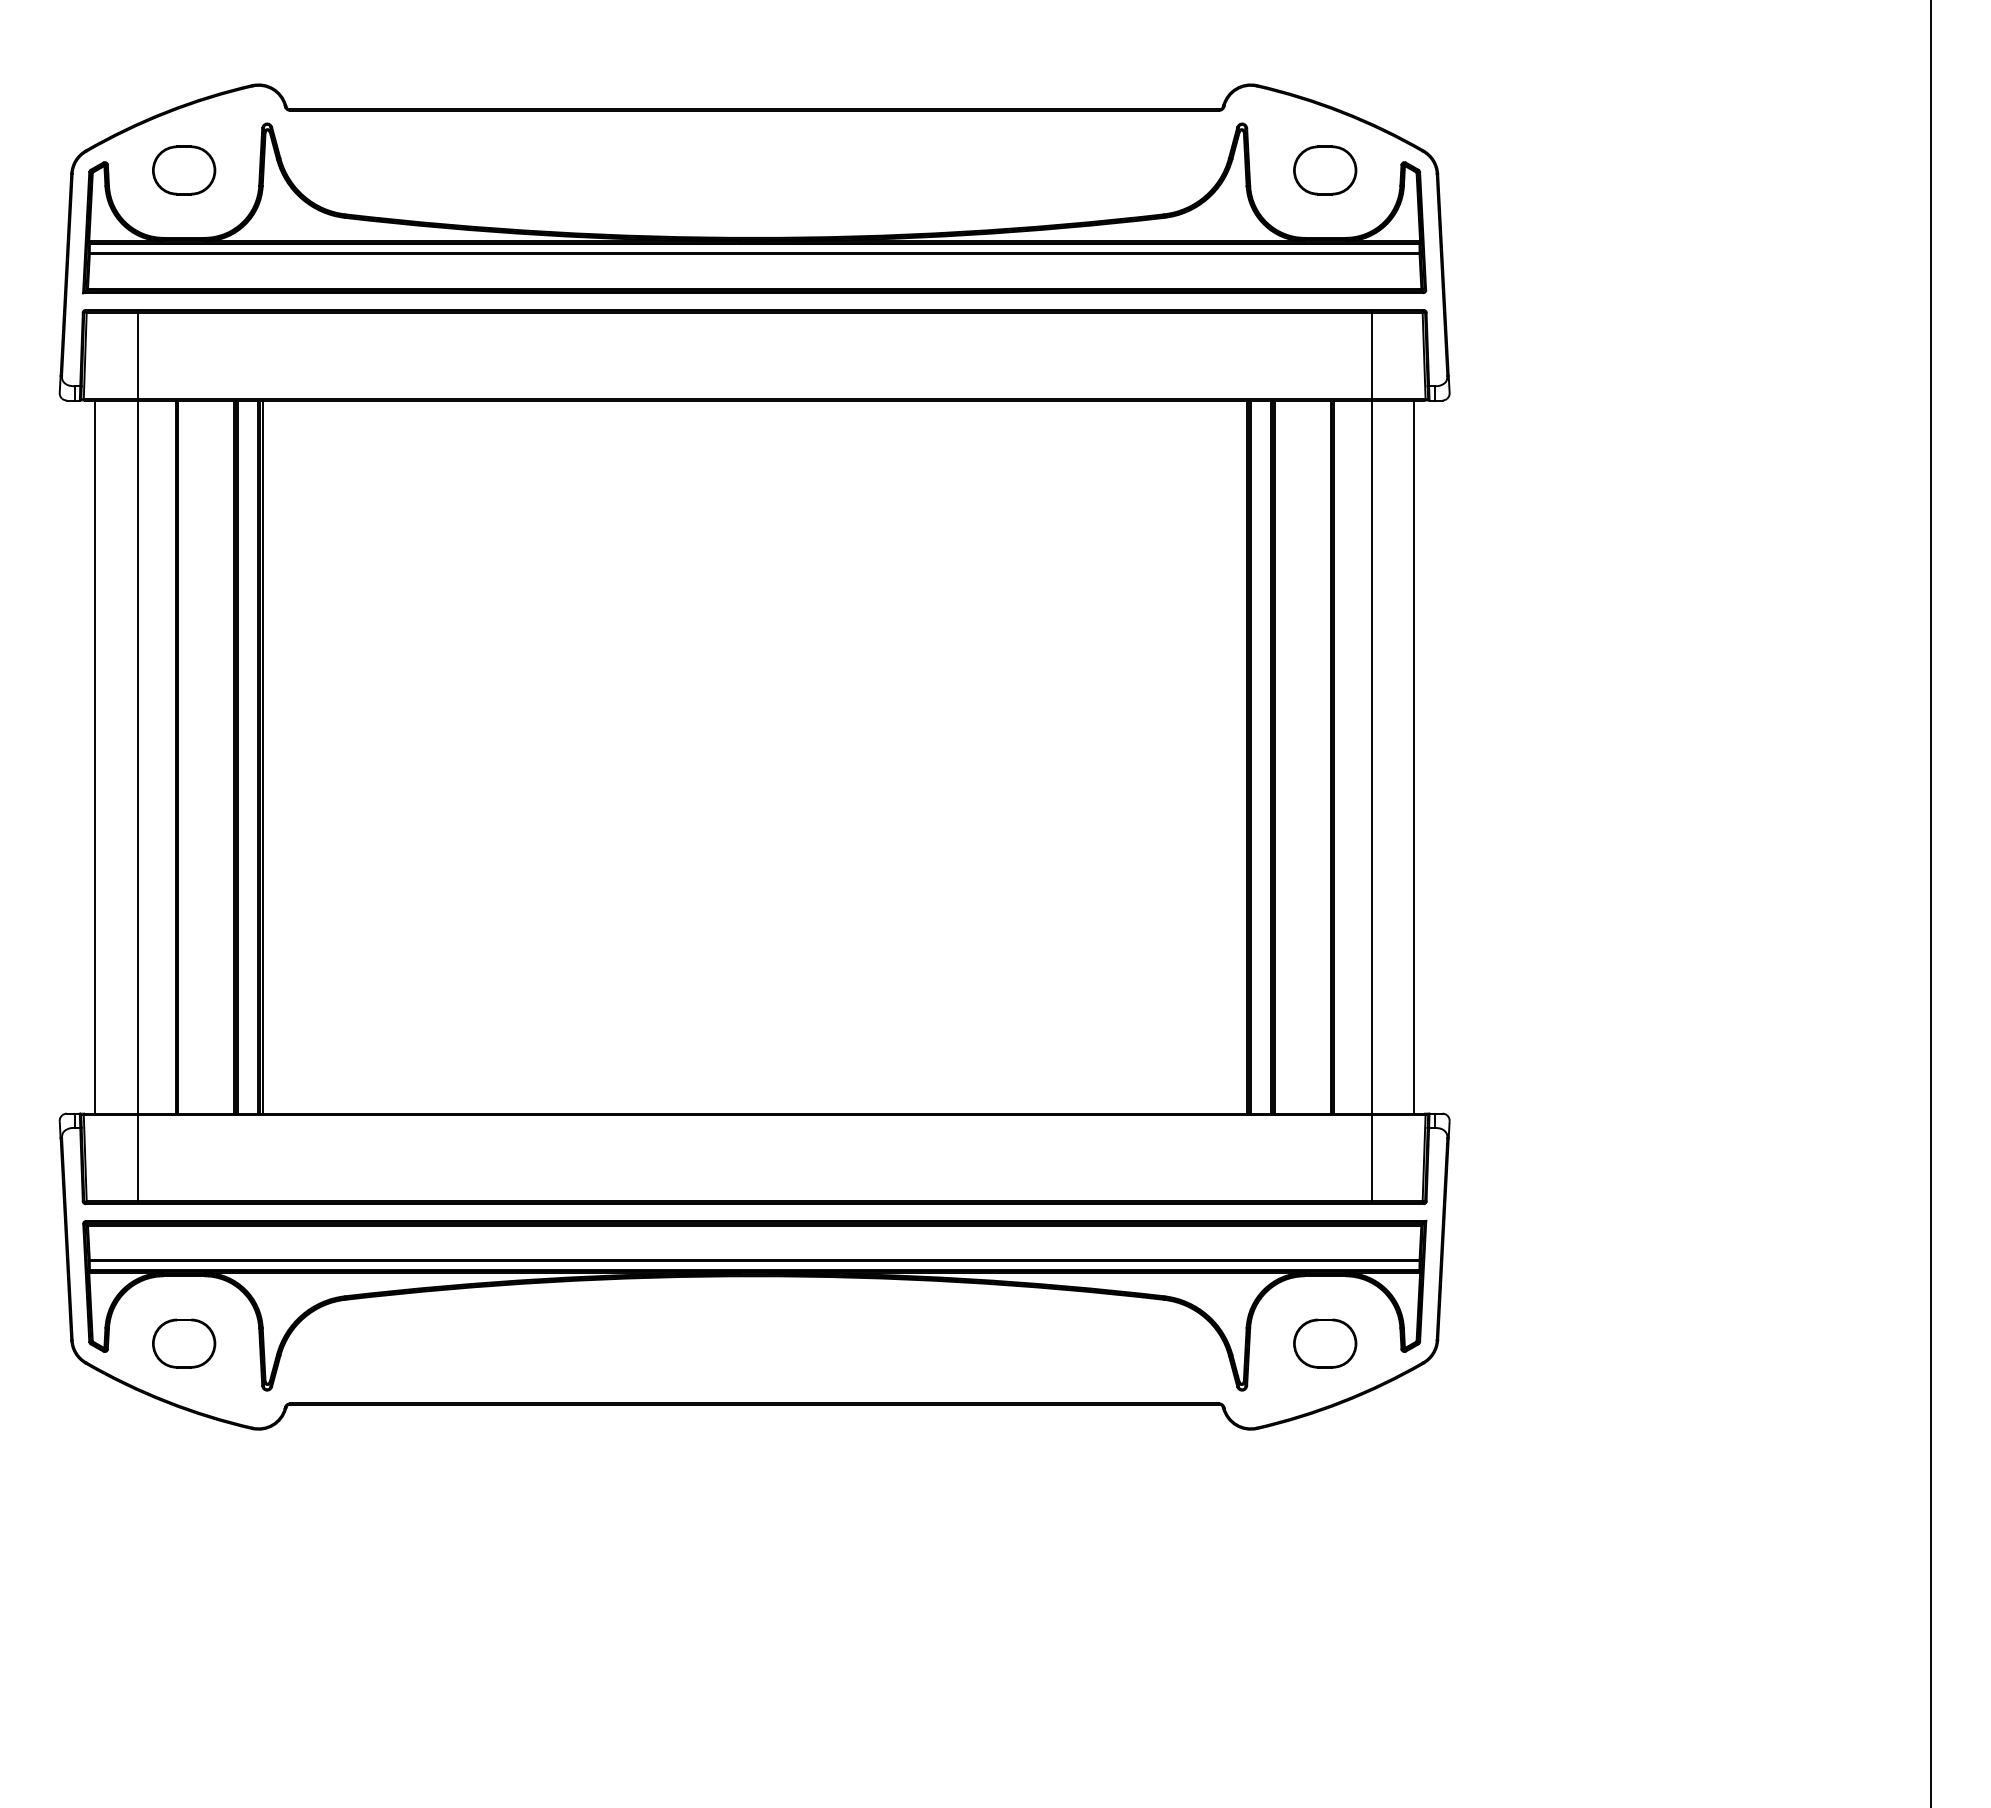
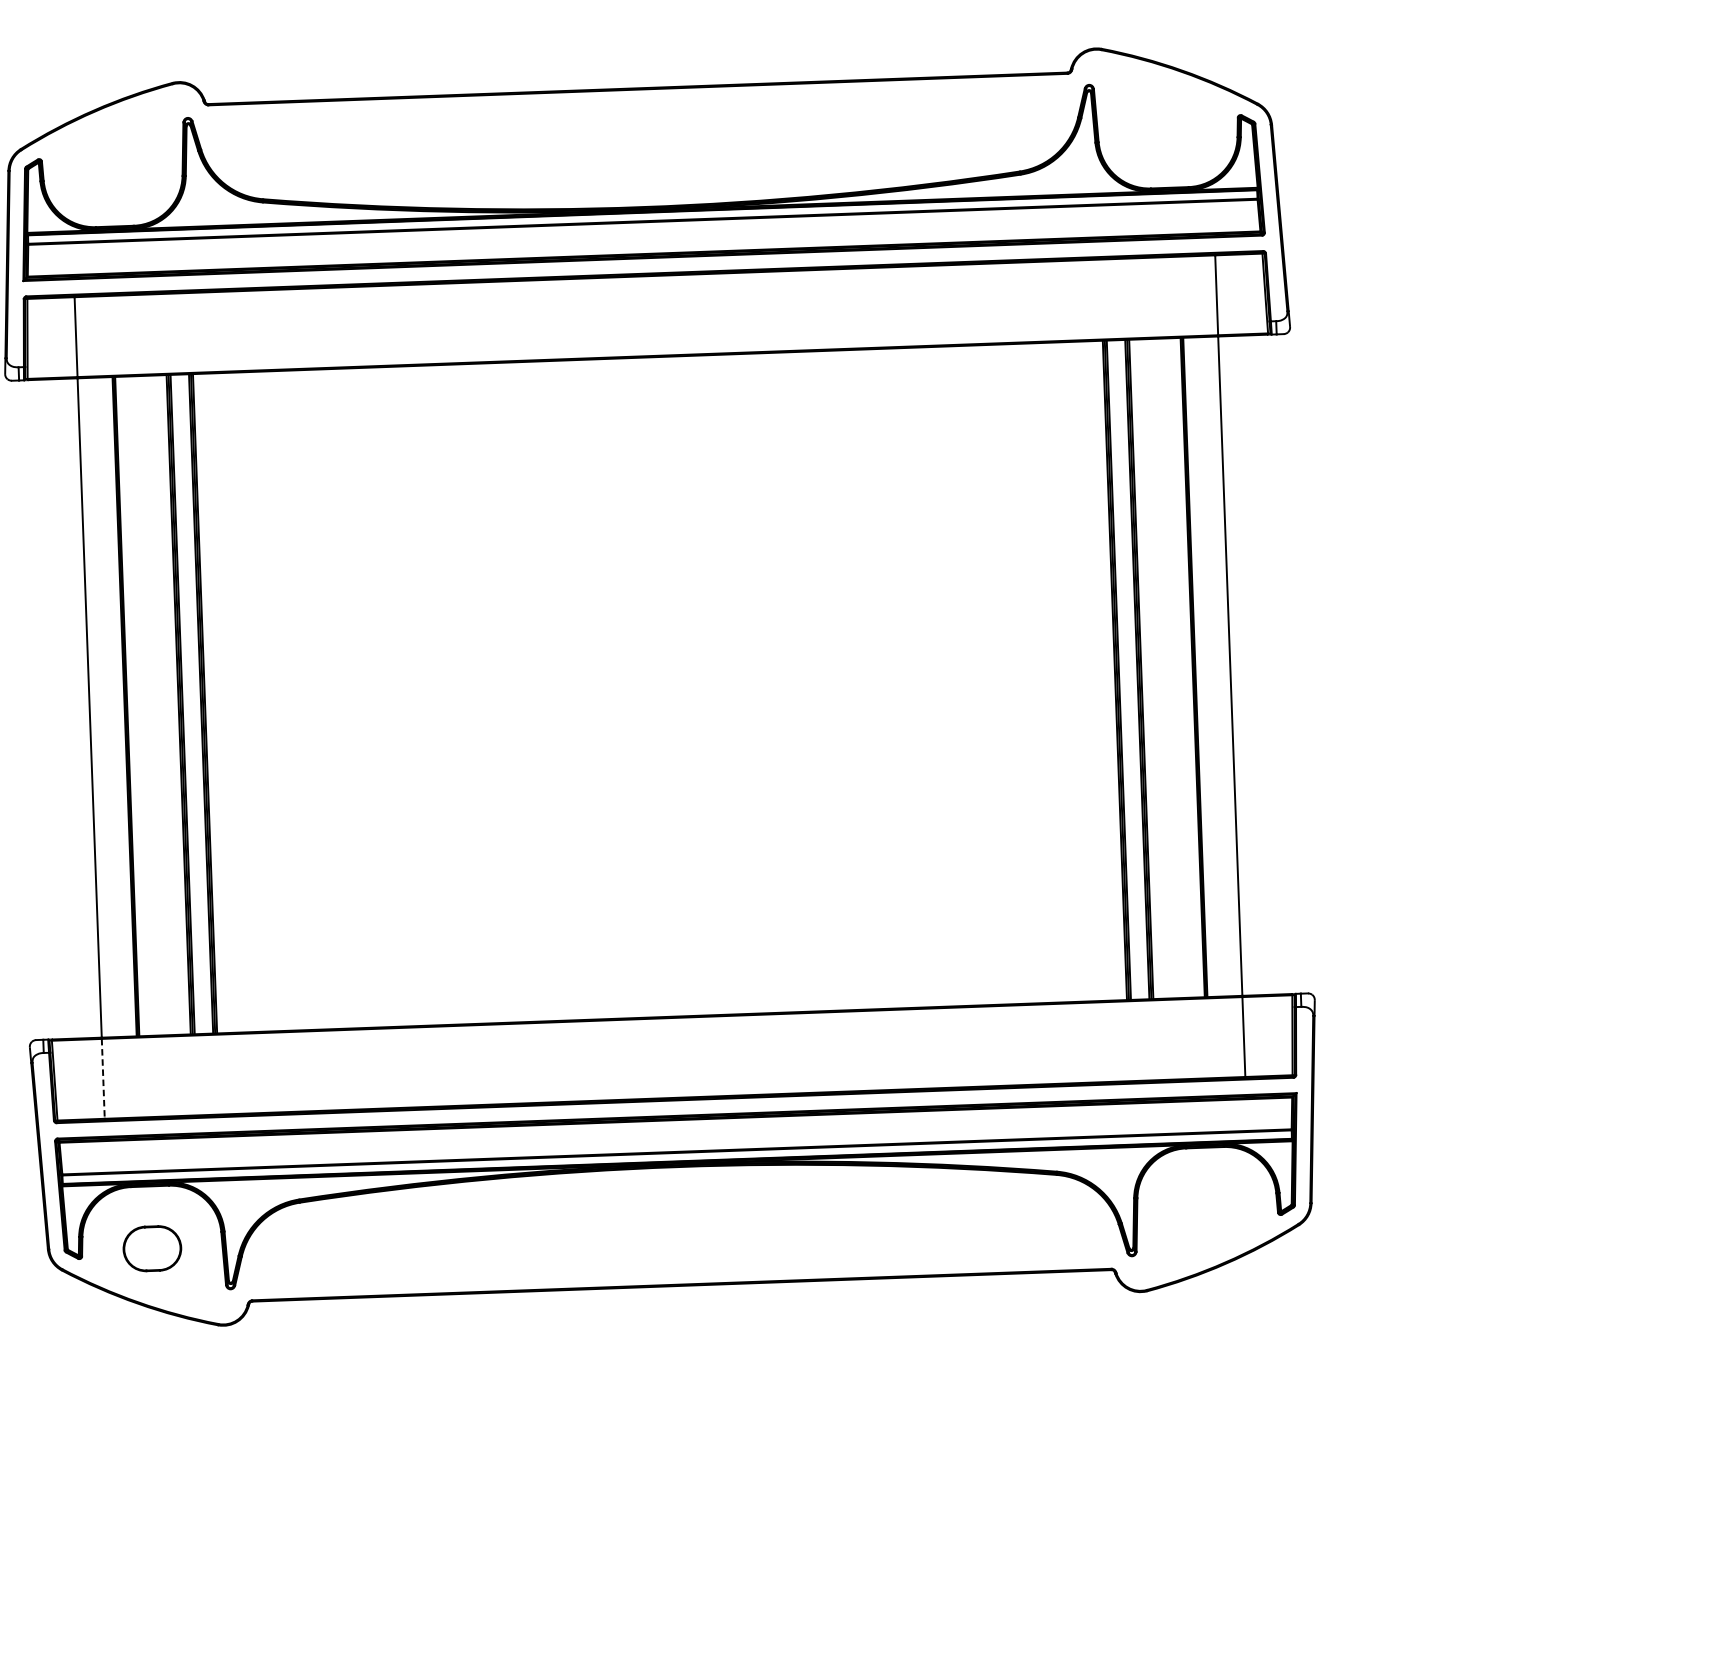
part: (184, 170) -> (112, 164), removed
part: (1325, 170) -> (1167, 125), removed
line: (95, 756) -> (50, 708), removed
line: (1414, 756) -> (1269, 664), removed
line: (137, 1158) -> (103, 1079), solid -> dashed
part: (1325, 1343) -> (1207, 1209), removed

